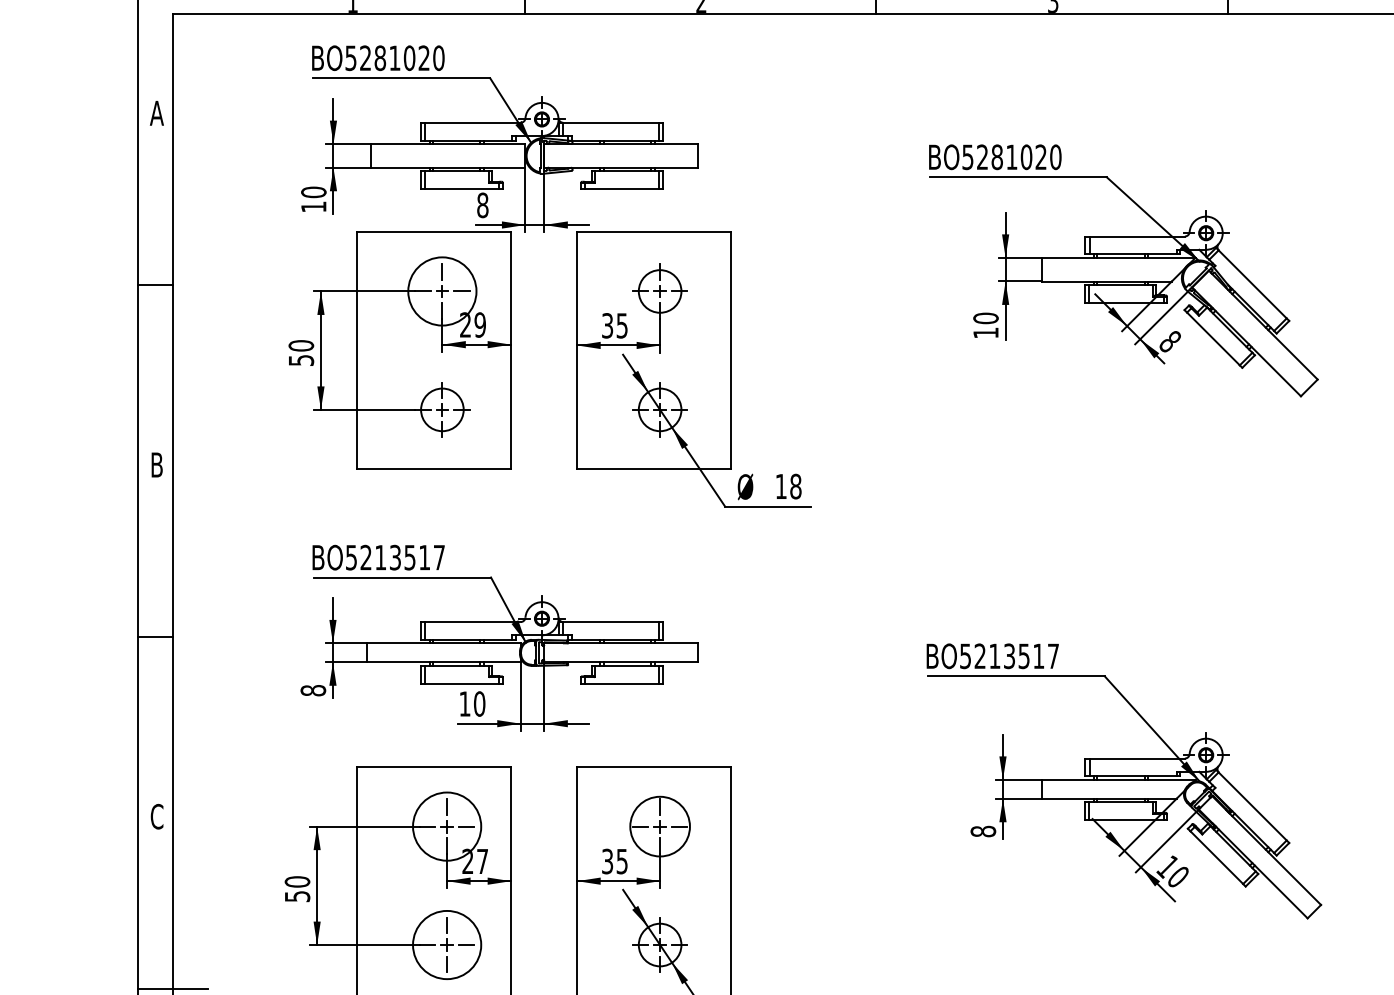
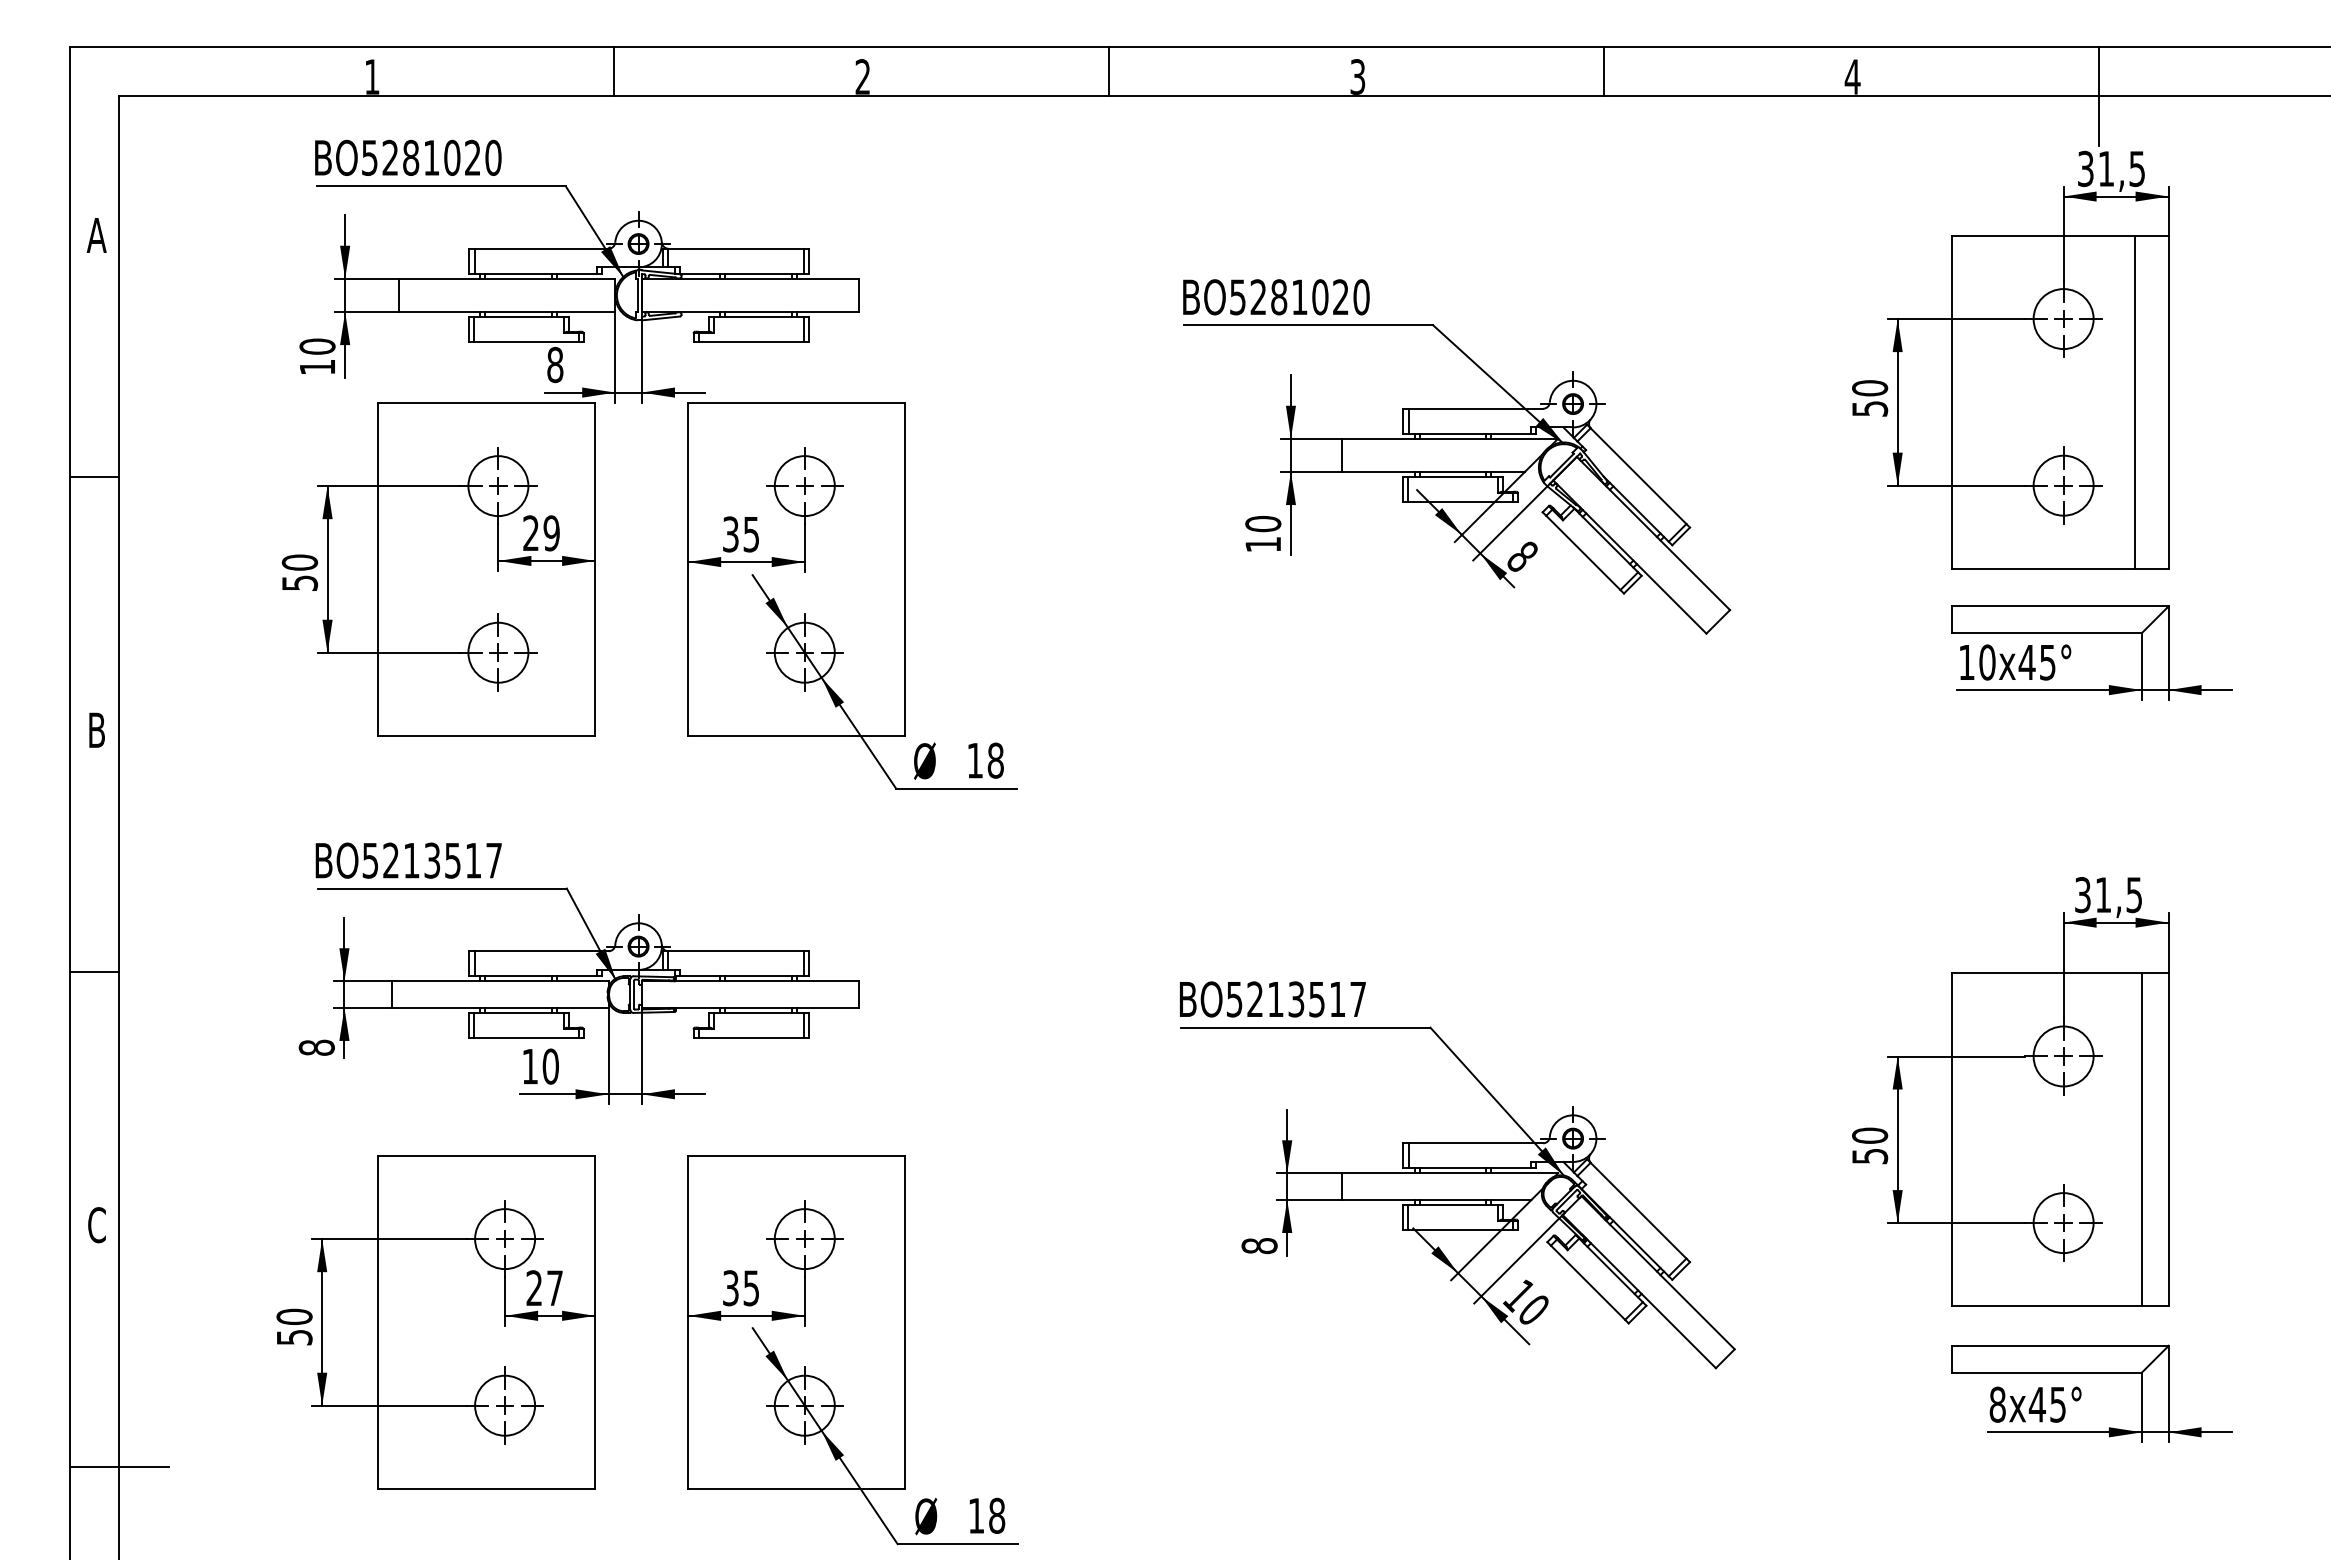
circle: (442, 291) -> (498, 486), size x0.62
circle: (447, 826) -> (505, 1239), size x0.62
circle: (659, 826) -> (804, 1239), size x0.71
circle: (447, 944) -> (505, 1405), size x0.62

